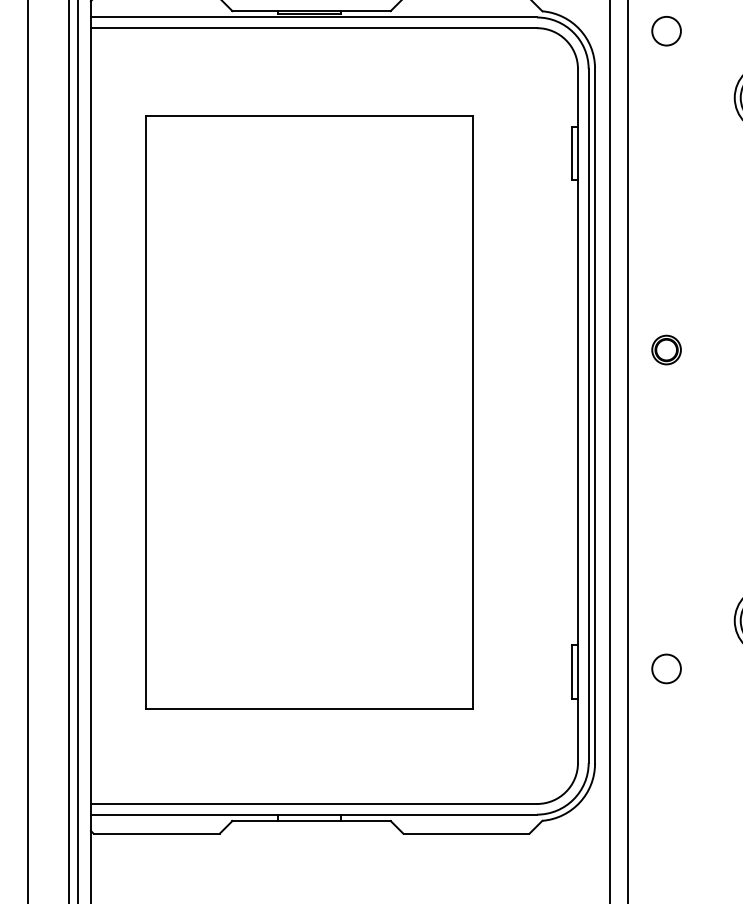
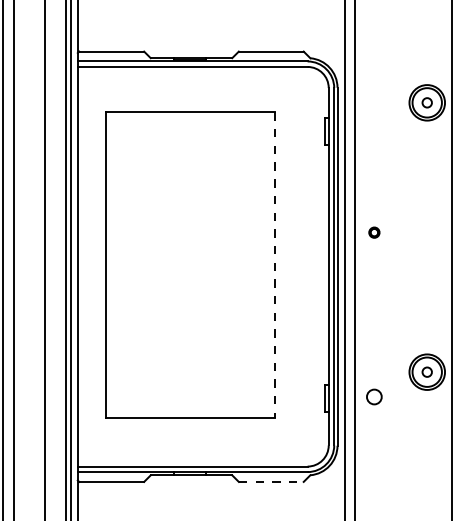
circle: (666, 31) -> (374, 68), removed
part: (666, 349) -> (374, 232), size x0.7
line: (472, 413) -> (274, 265), solid -> dashed
line: (466, 832) -> (271, 481), solid -> dashed

